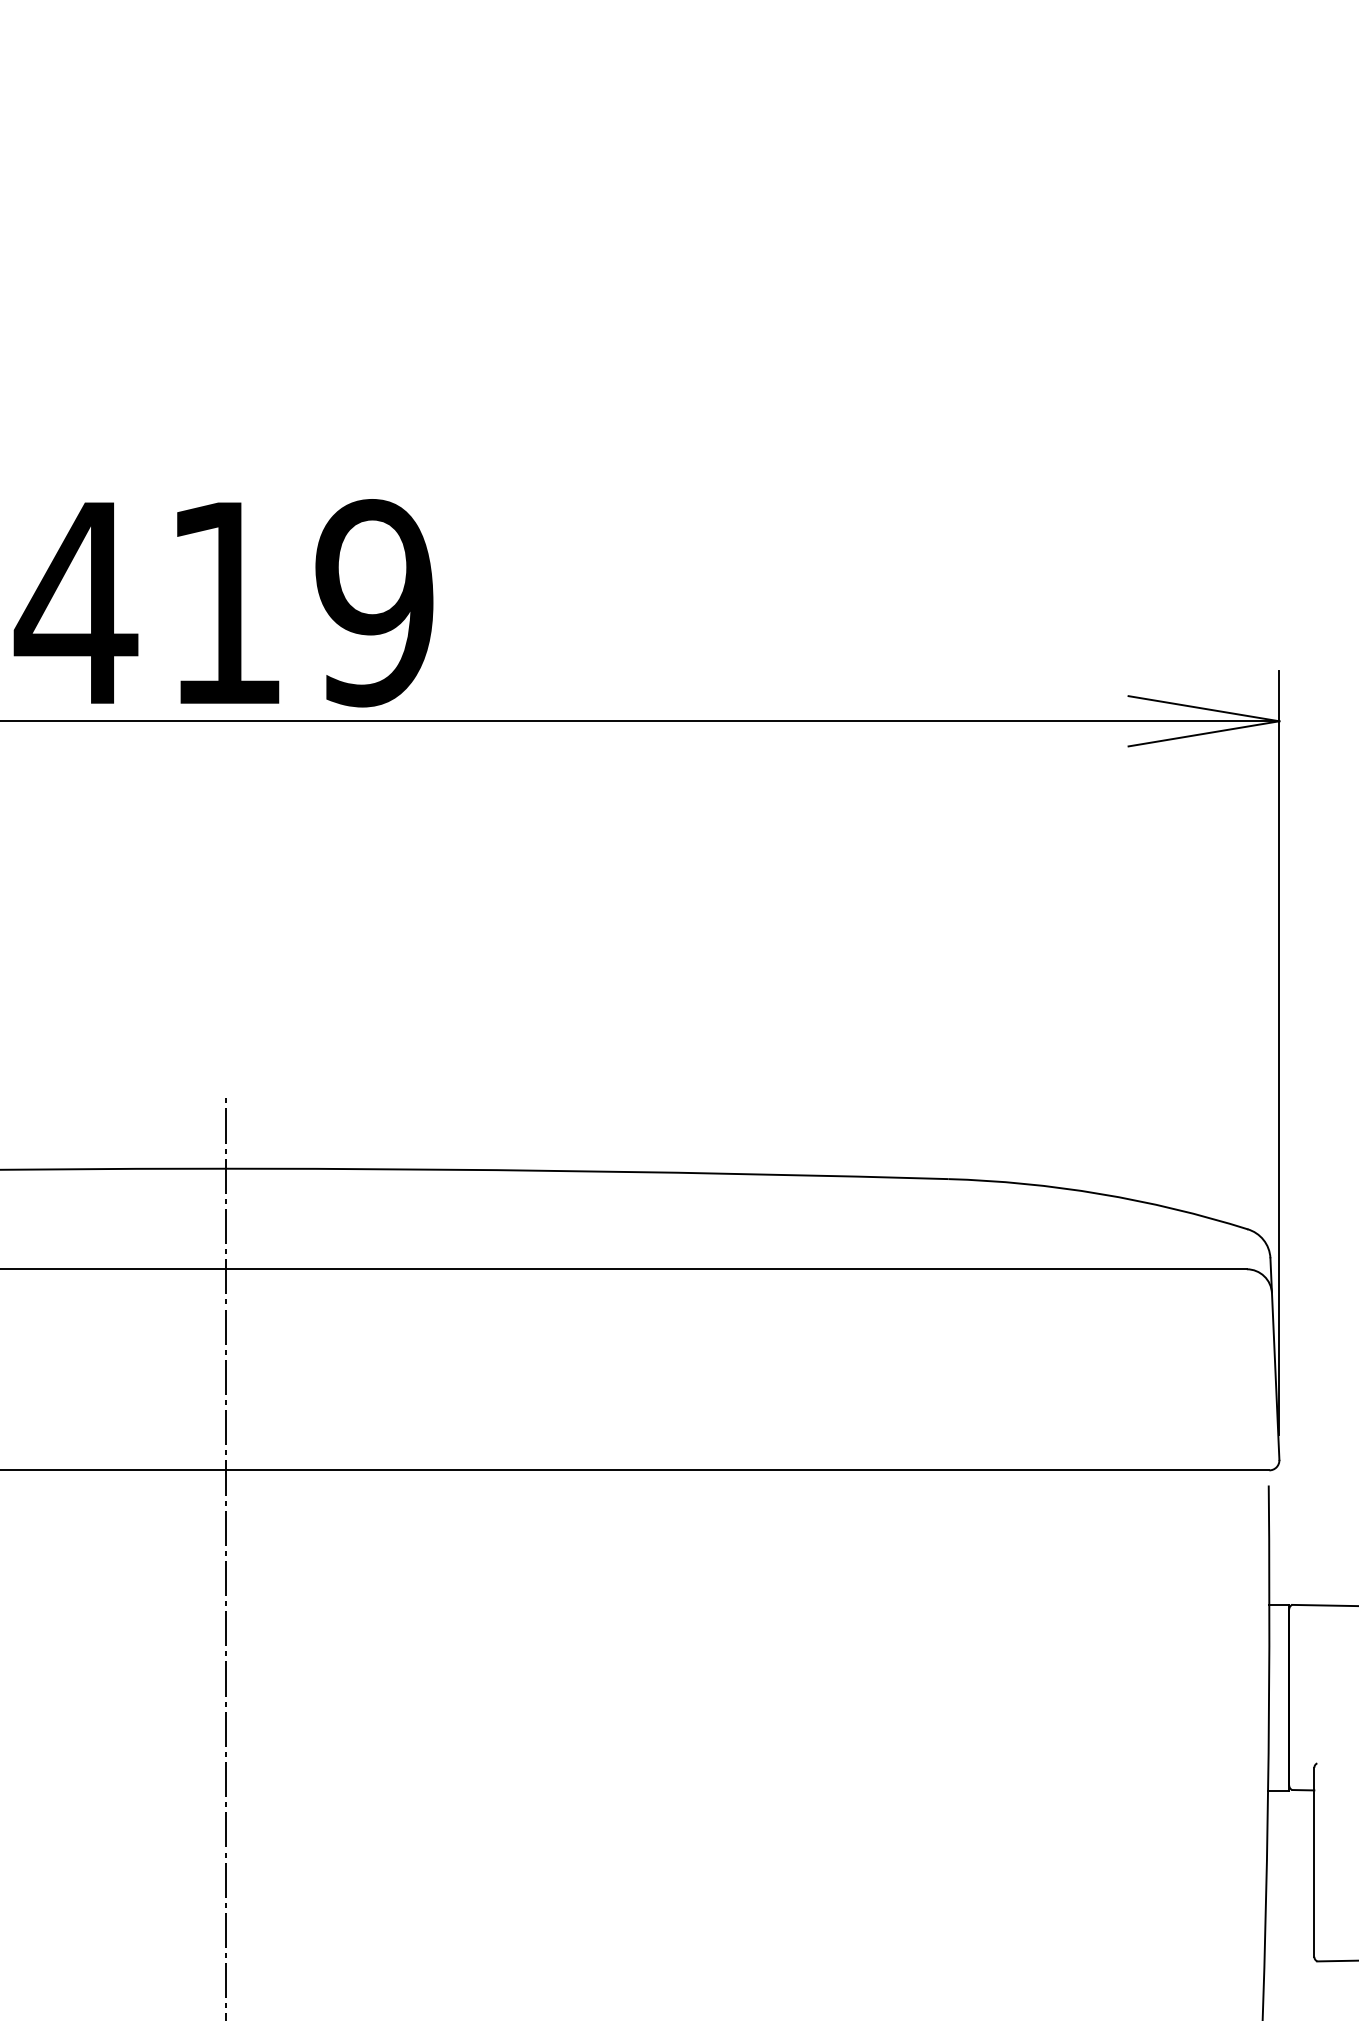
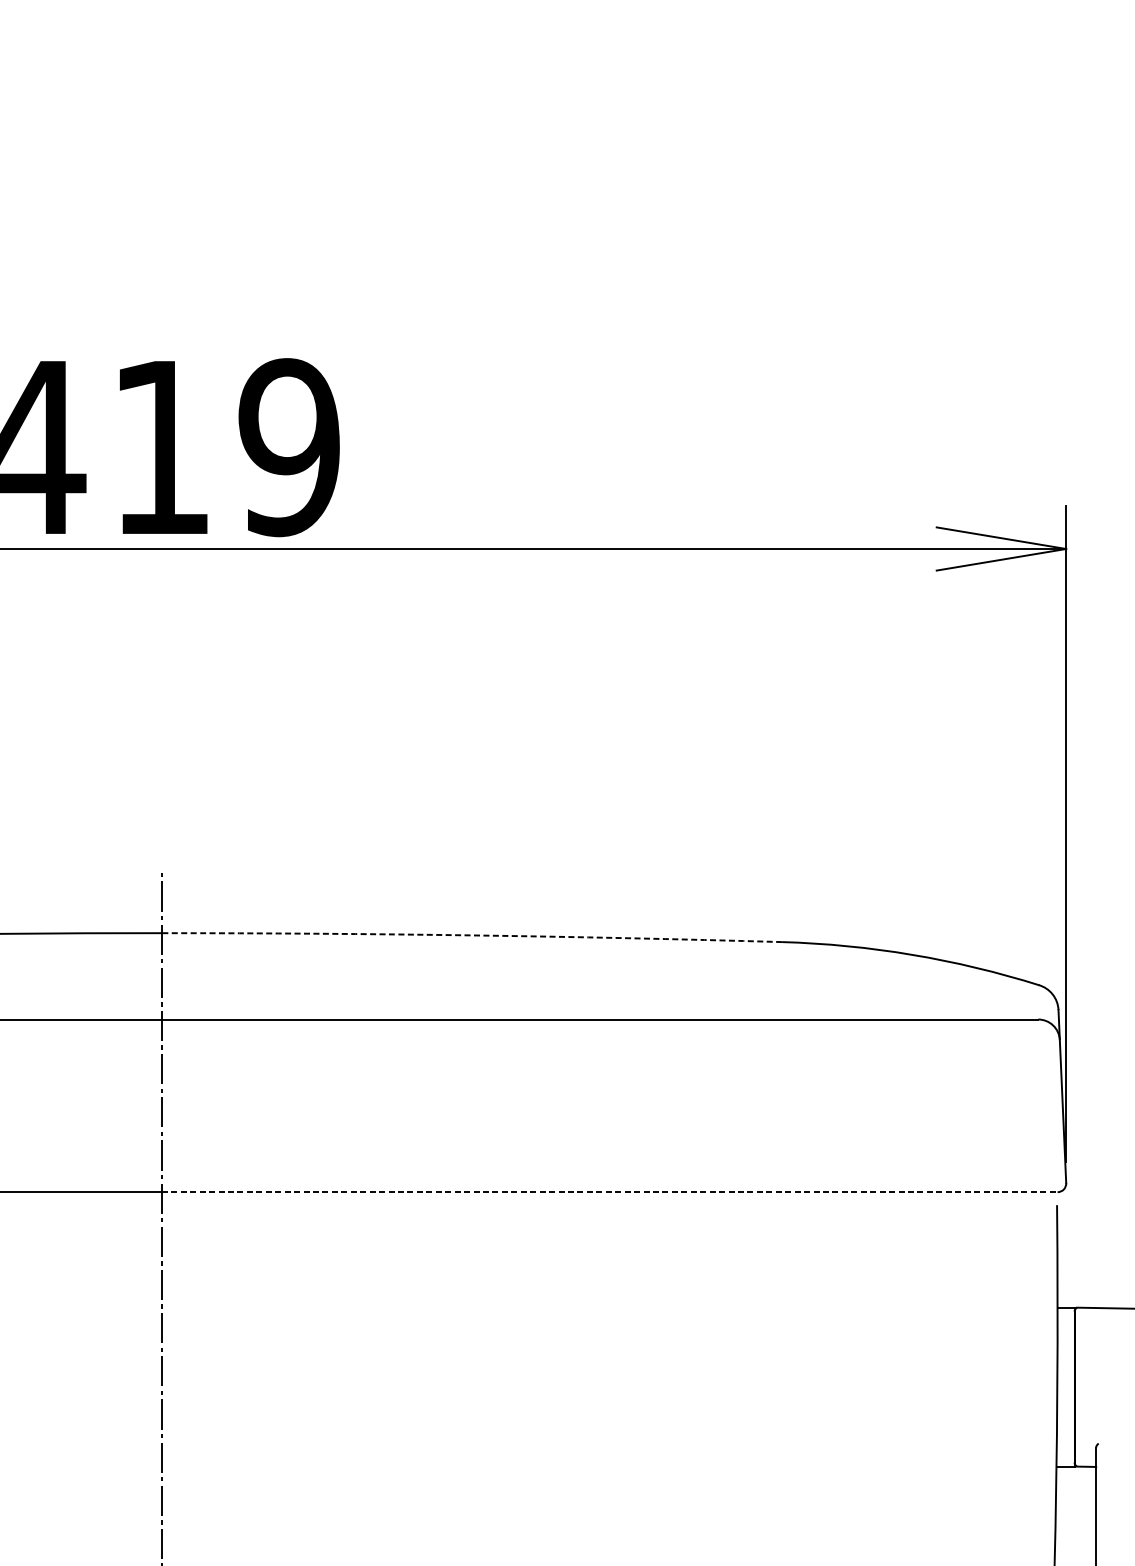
arc: (587, 1171) -> (472, 935), solid -> dashed
line: (747, 1470) -> (609, 1192), solid -> dashed

